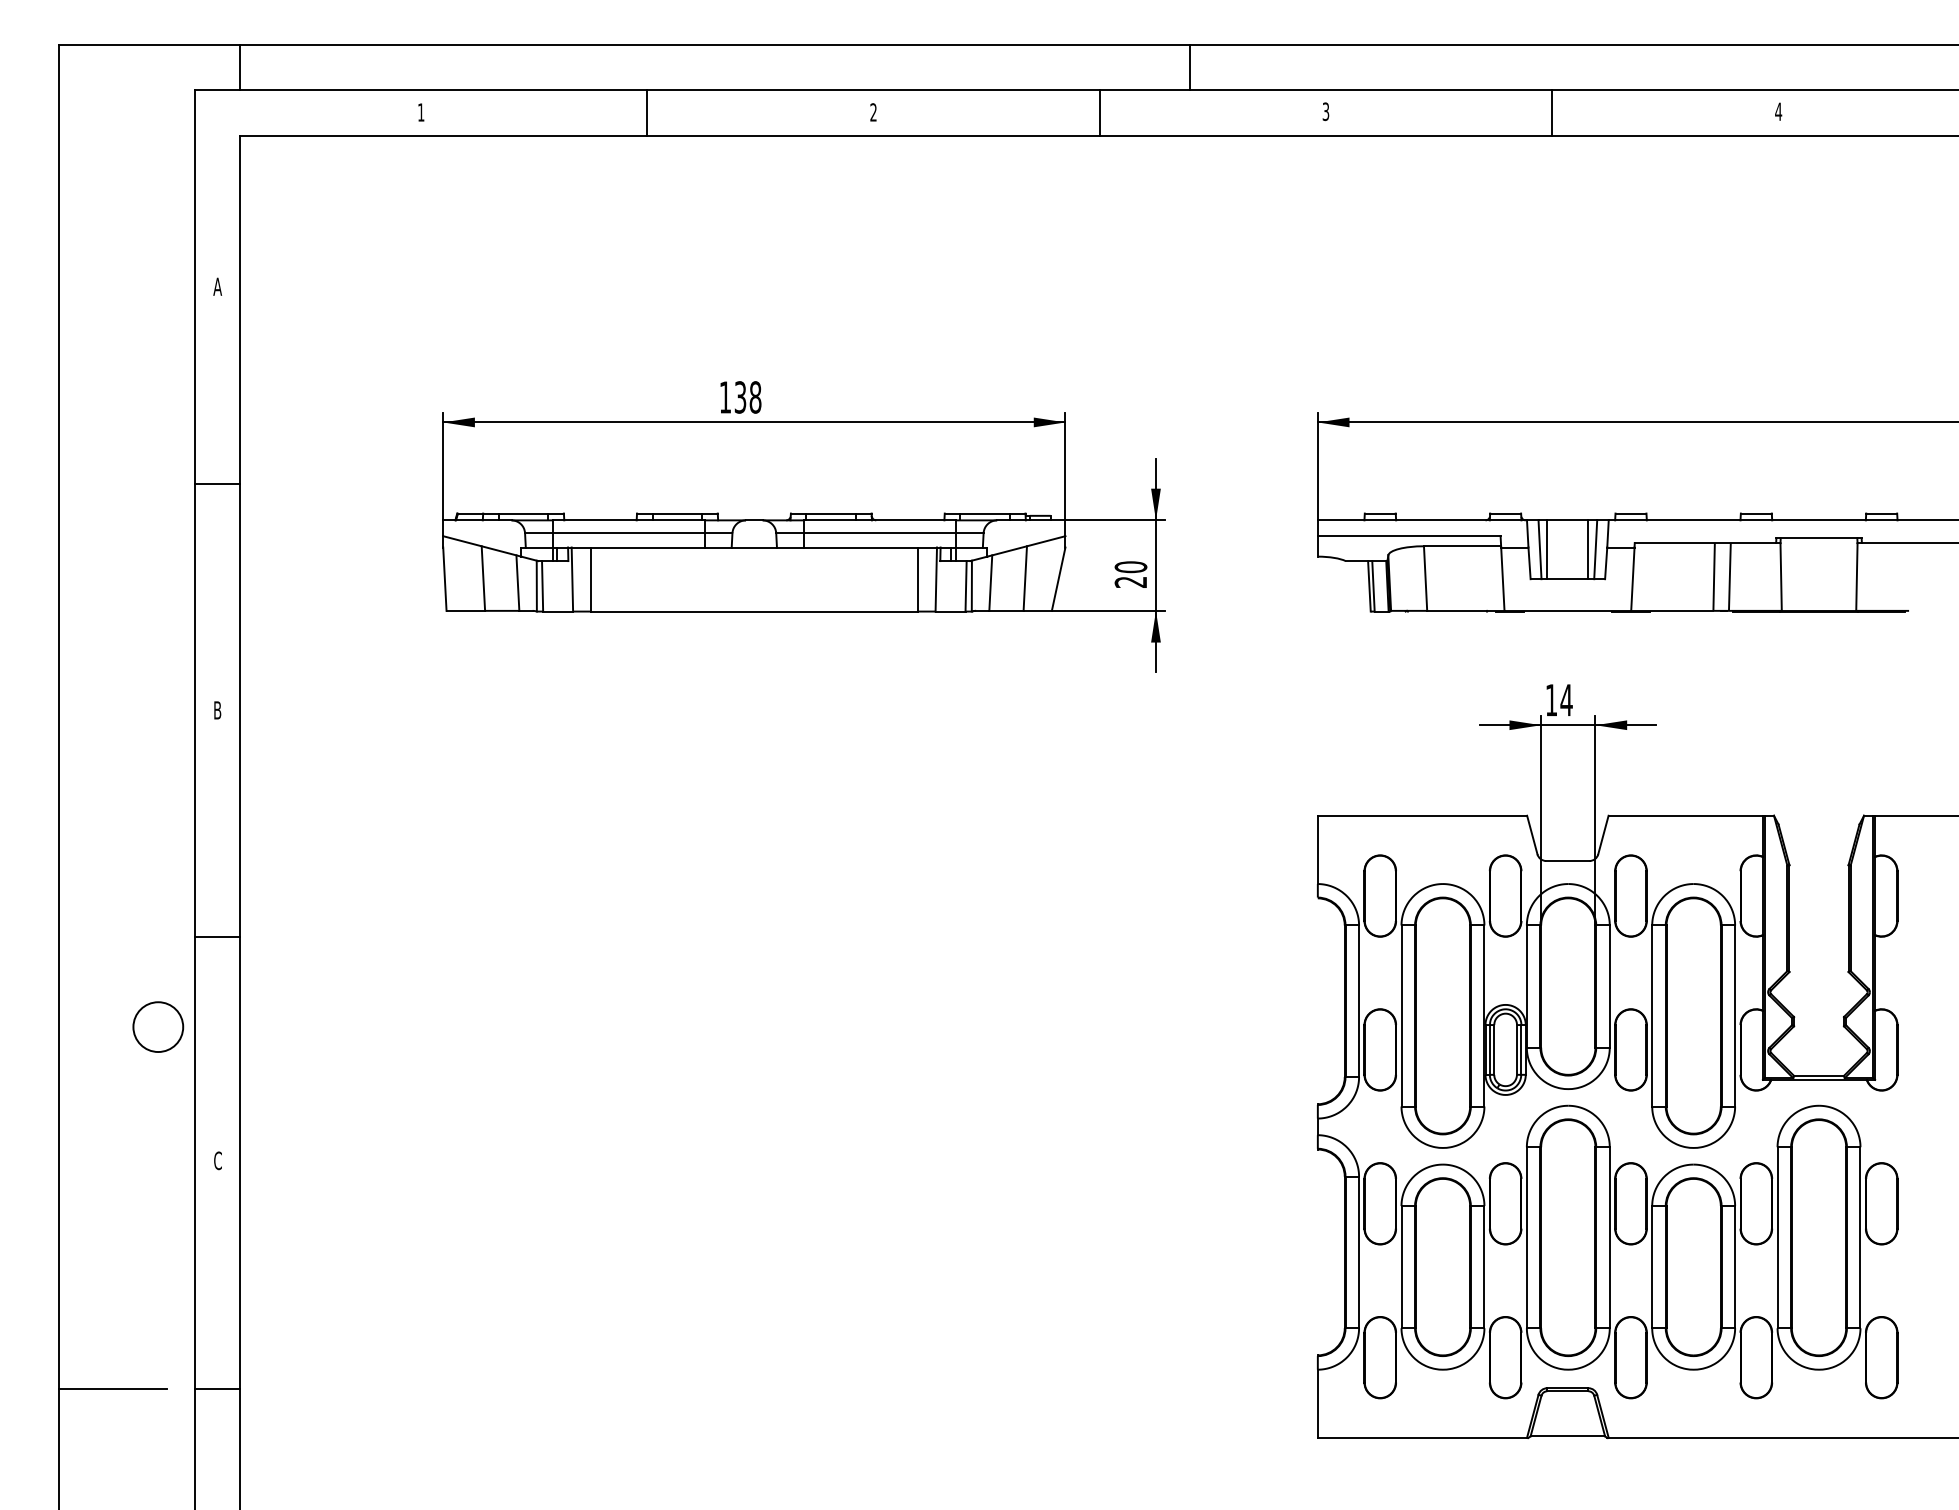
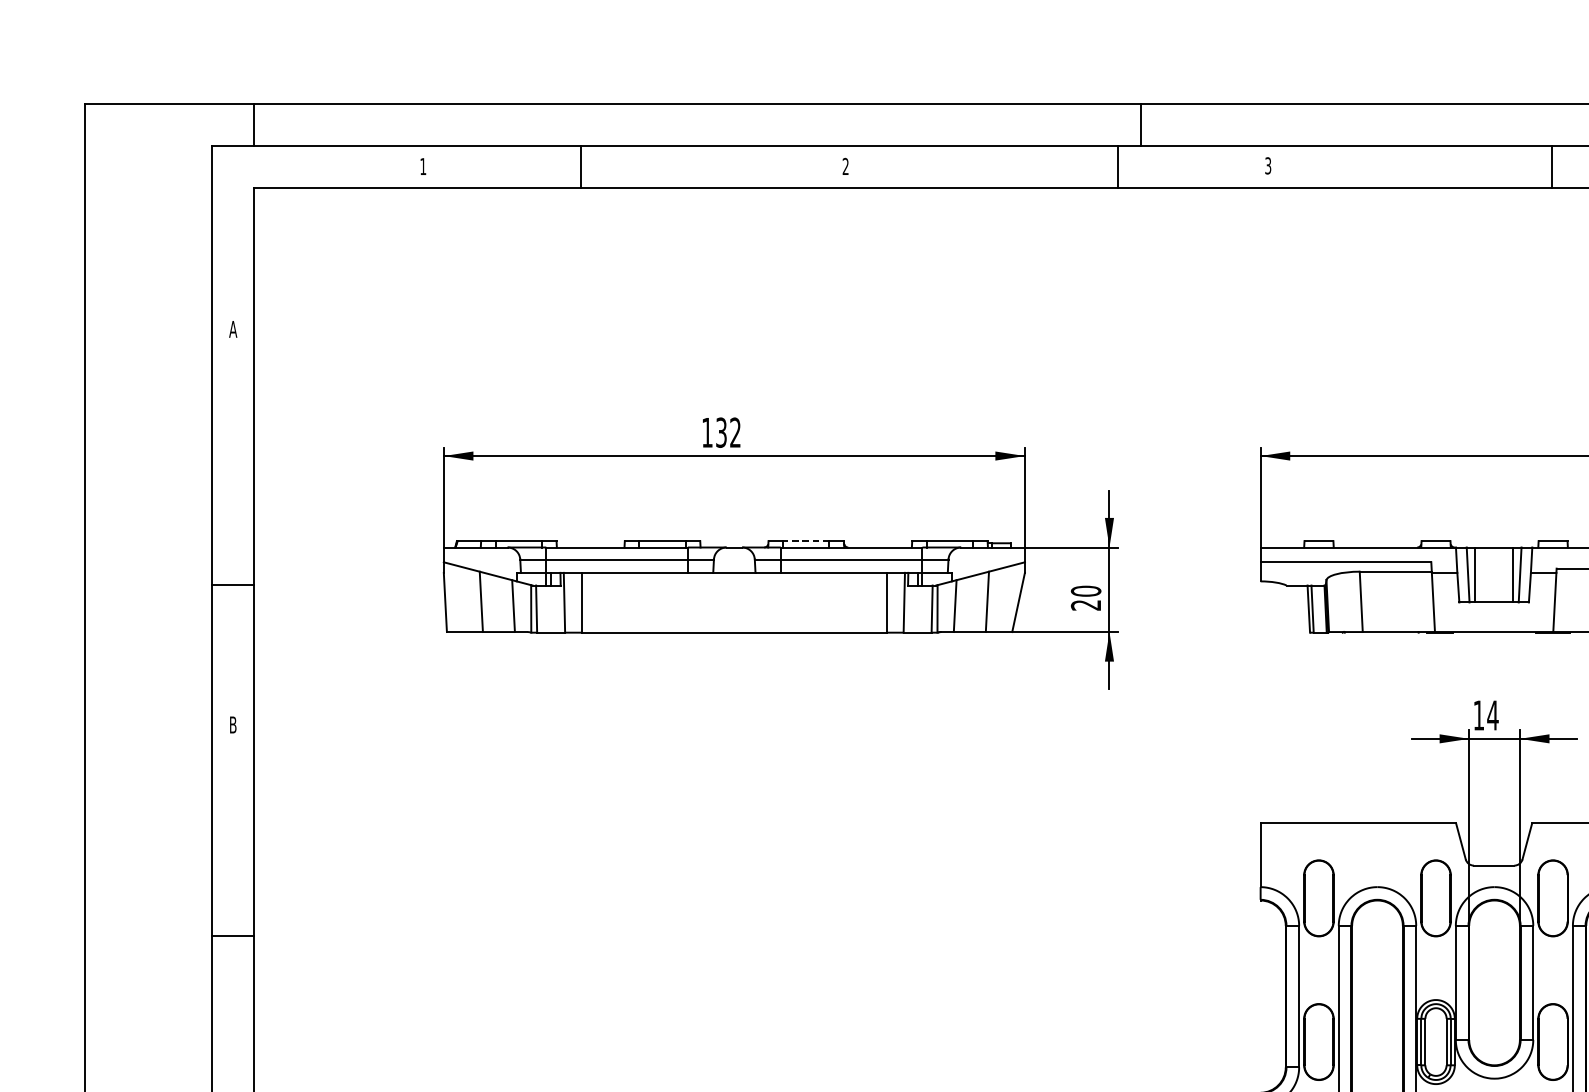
line: (647, 112) -> (581, 166), moved
line: (1099, 112) -> (1117, 166), moved
line: (1552, 112) -> (1552, 166), moved
text: (755, 397) -> (735, 432), 138 -> 132
line: (216, 484) -> (232, 584), moved
line: (831, 513) -> (806, 541), solid -> dashed
circle: (158, 1026) -> (177, 1020), removed

